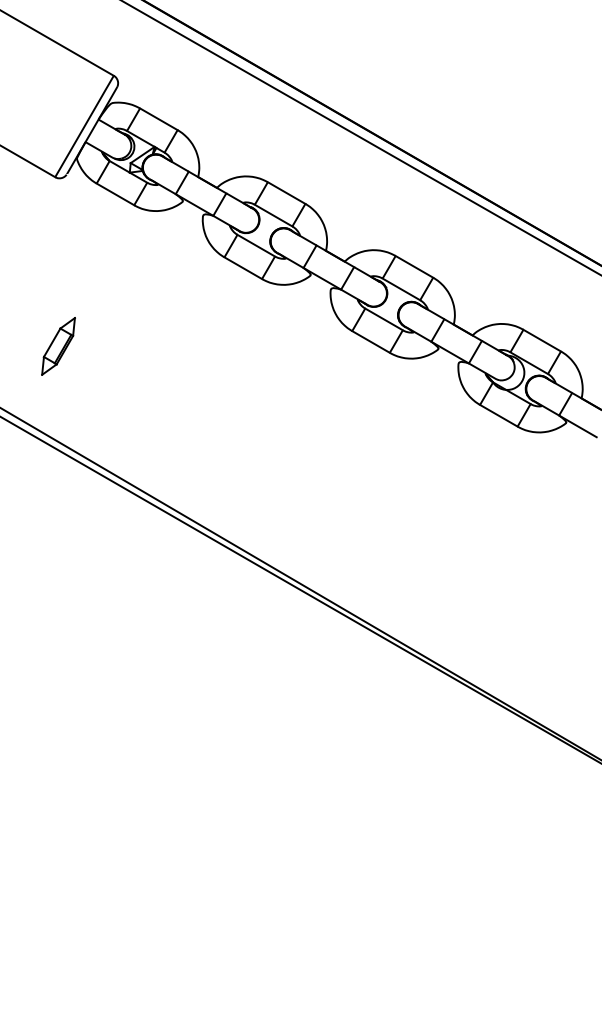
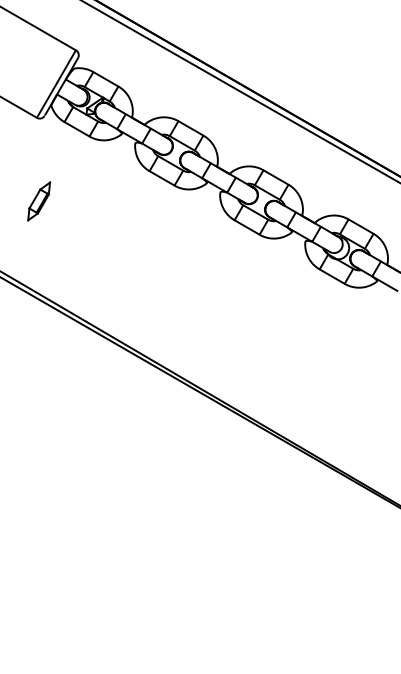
part: (59, 346) -> (39, 201), moved

